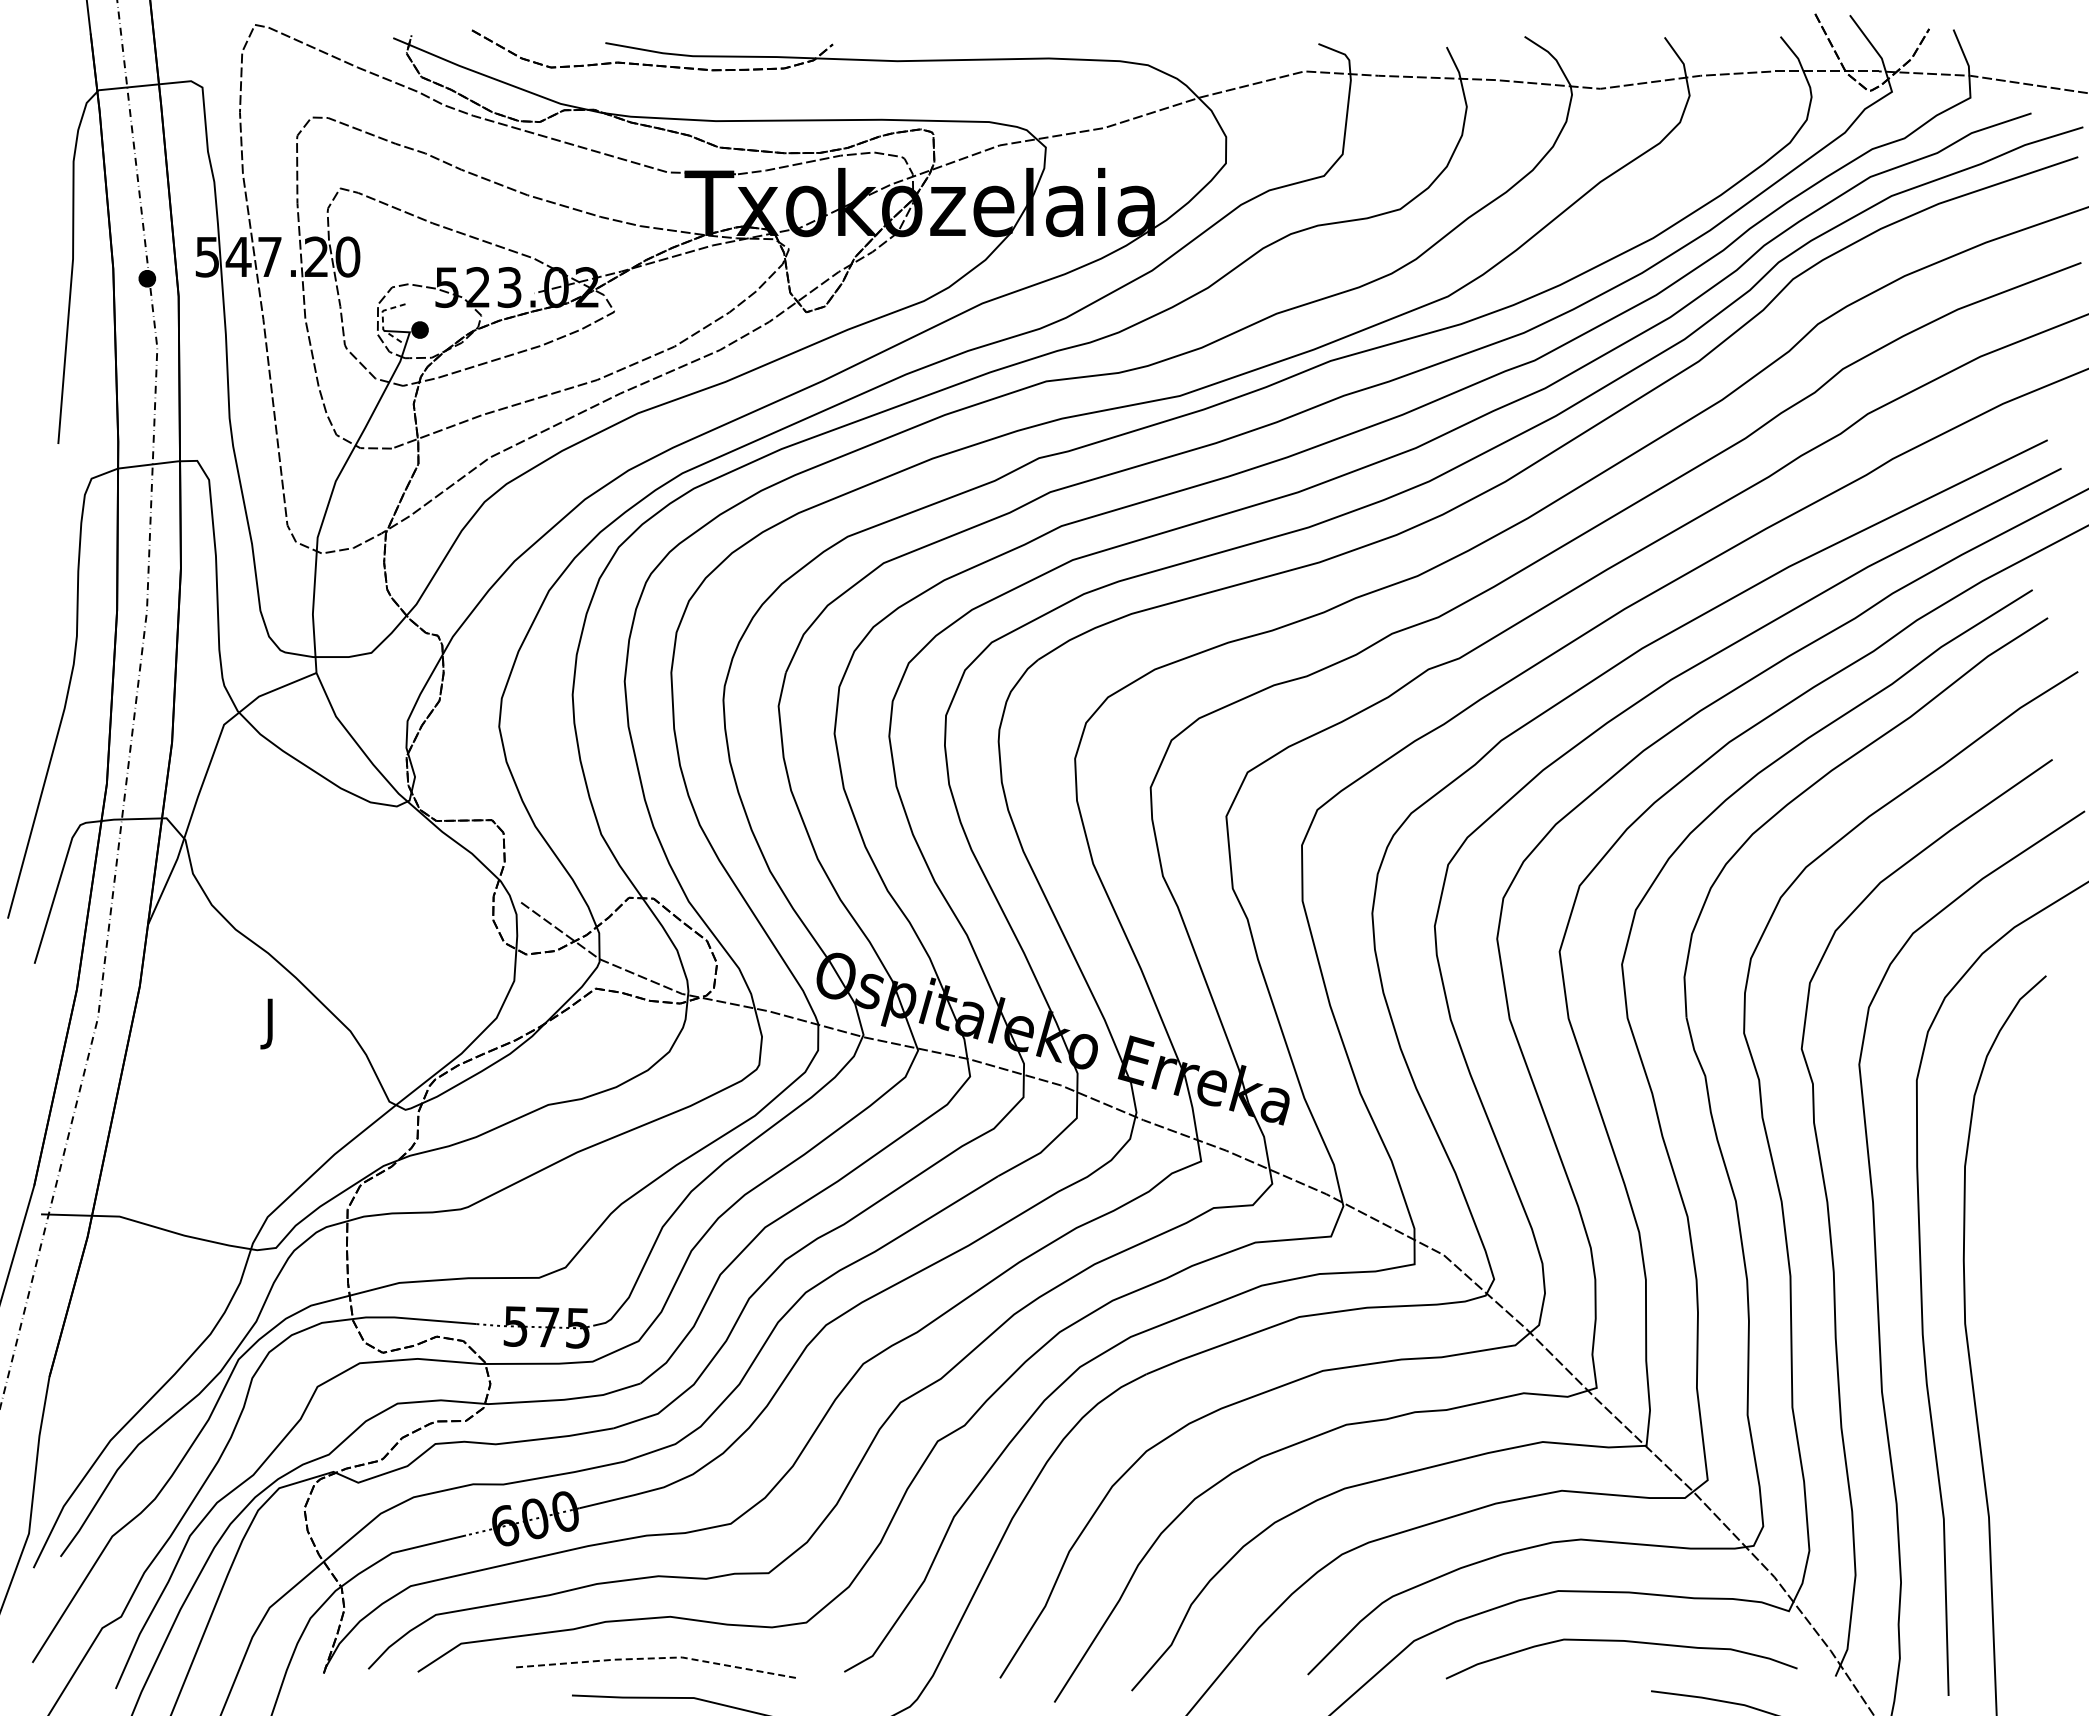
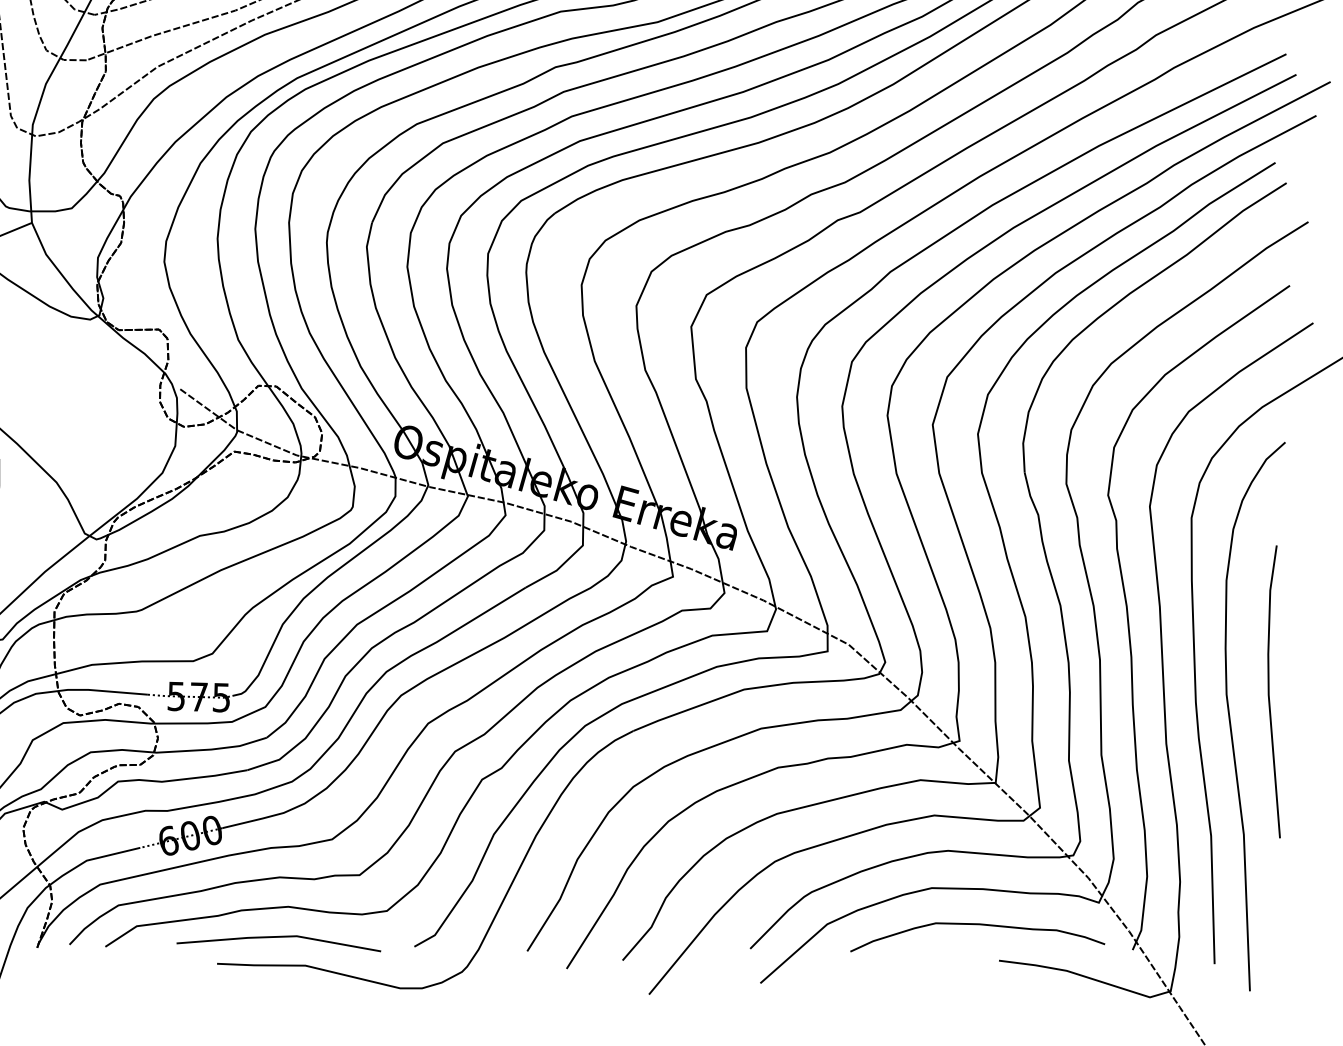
line: (2024, 1320) -> (1269, 692), added
line: (658, 1658) -> (279, 937), dashed -> solid

